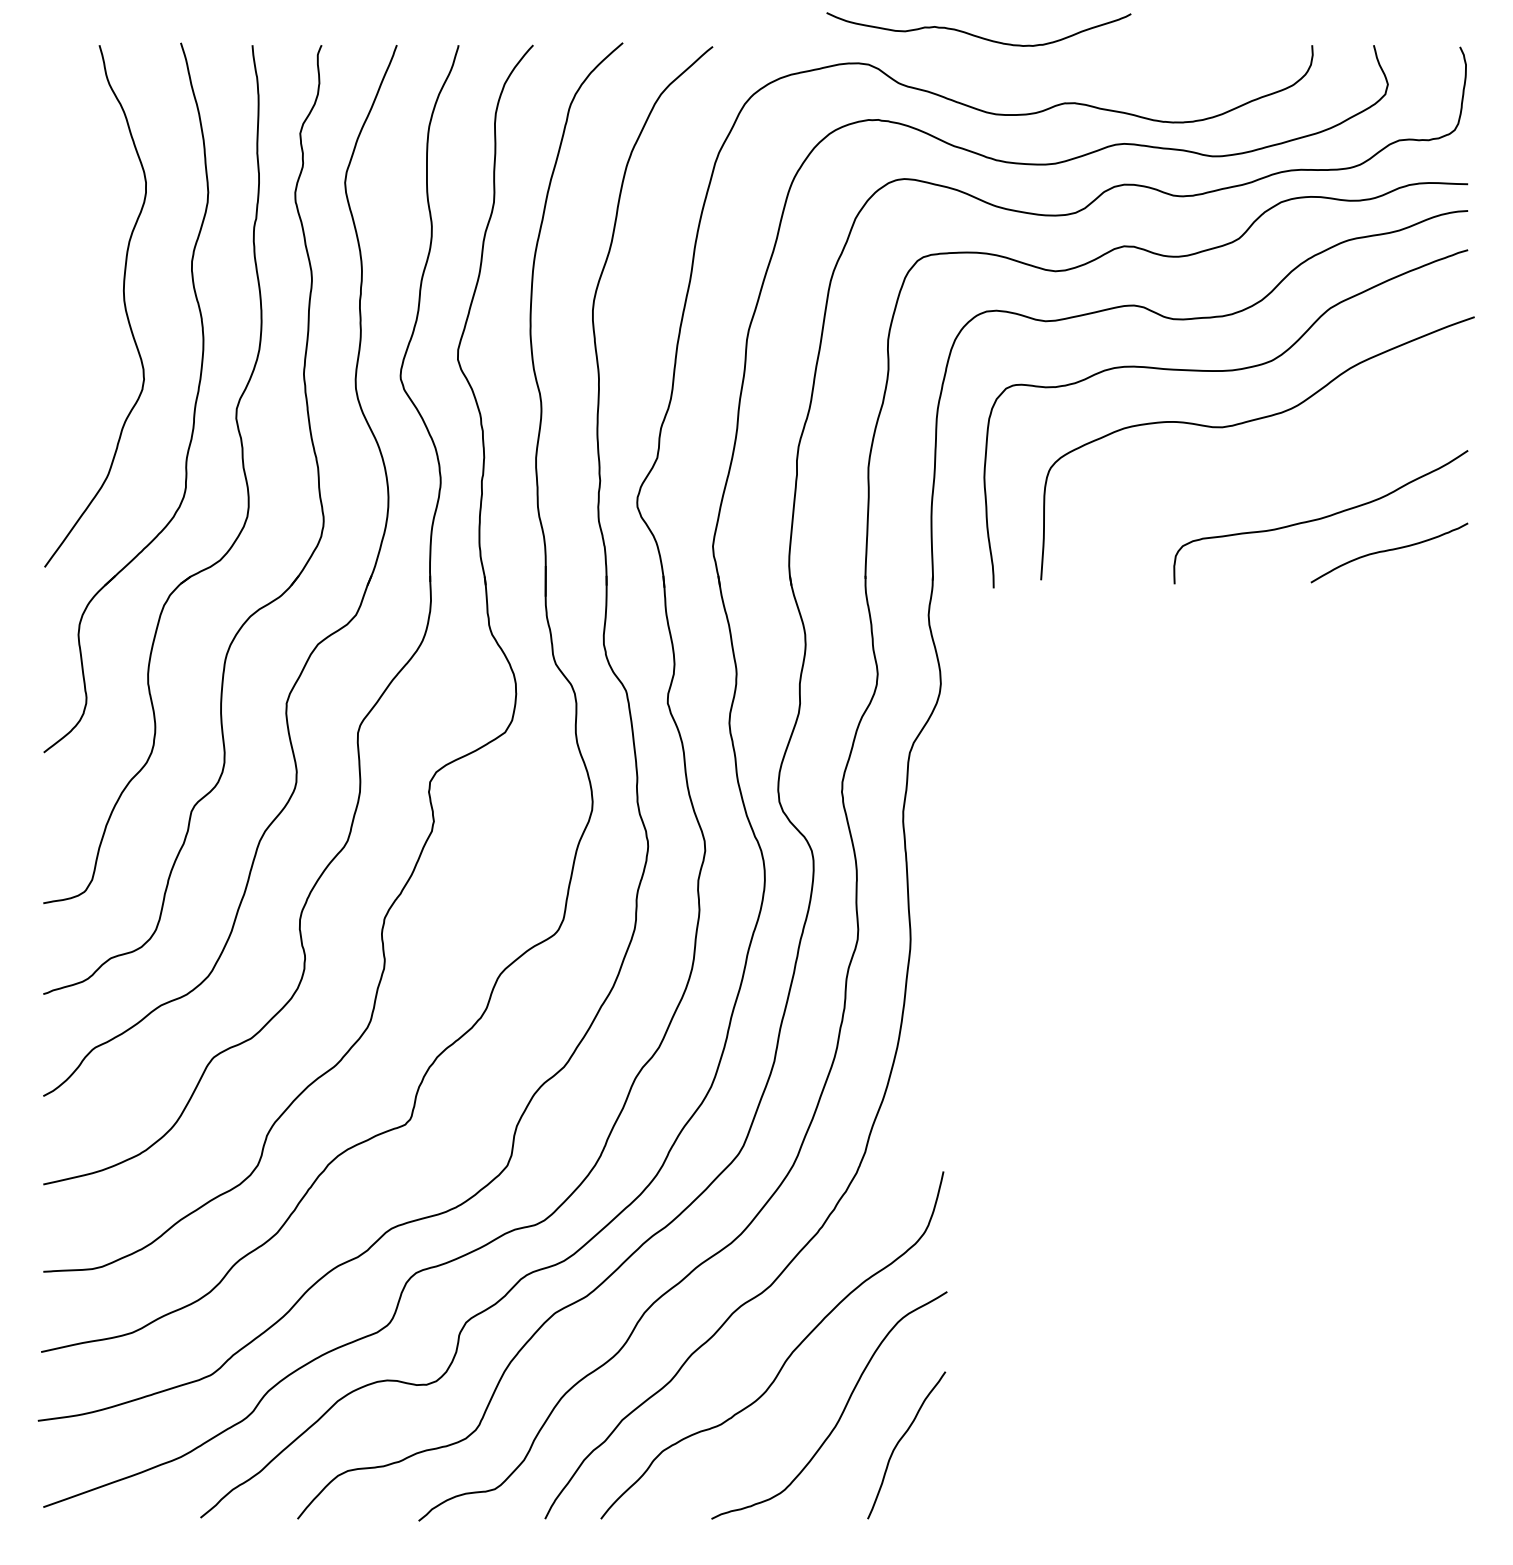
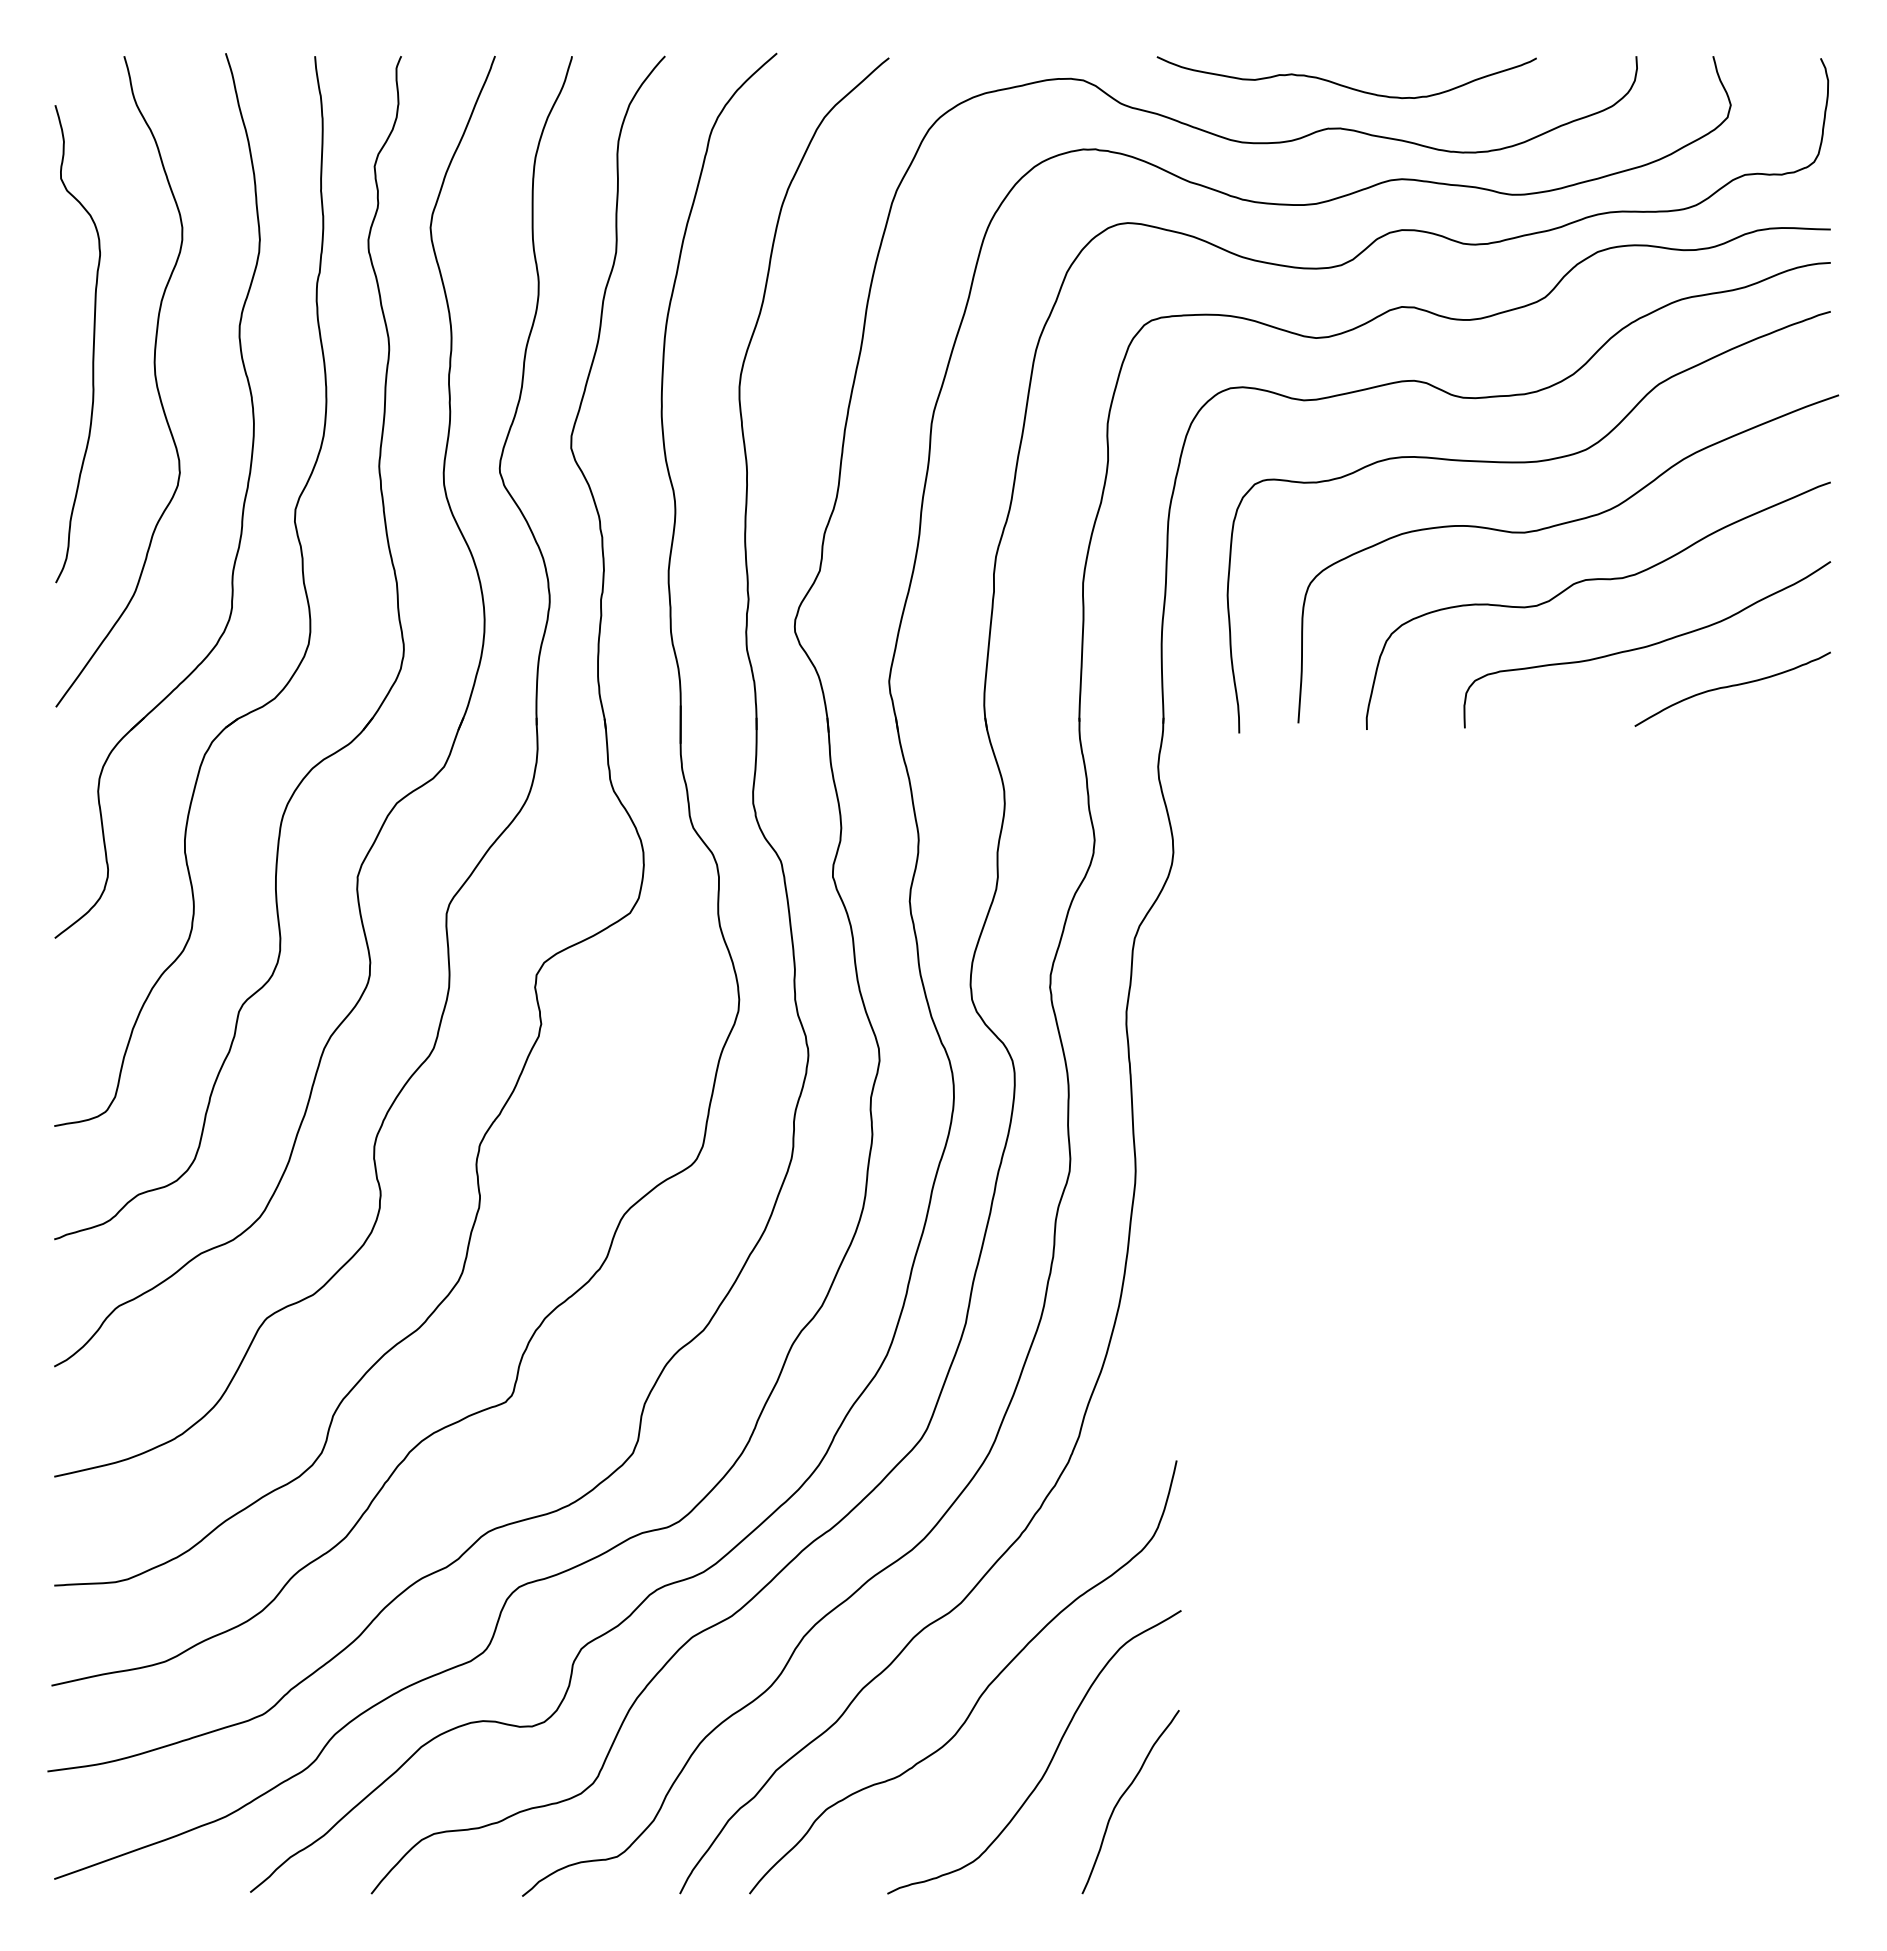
curve: (975, 35) -> (1342, 84), moved
curve: (73, 278) -> (92, 347), added
curve: (1280, 465) -> (1596, 580), added

